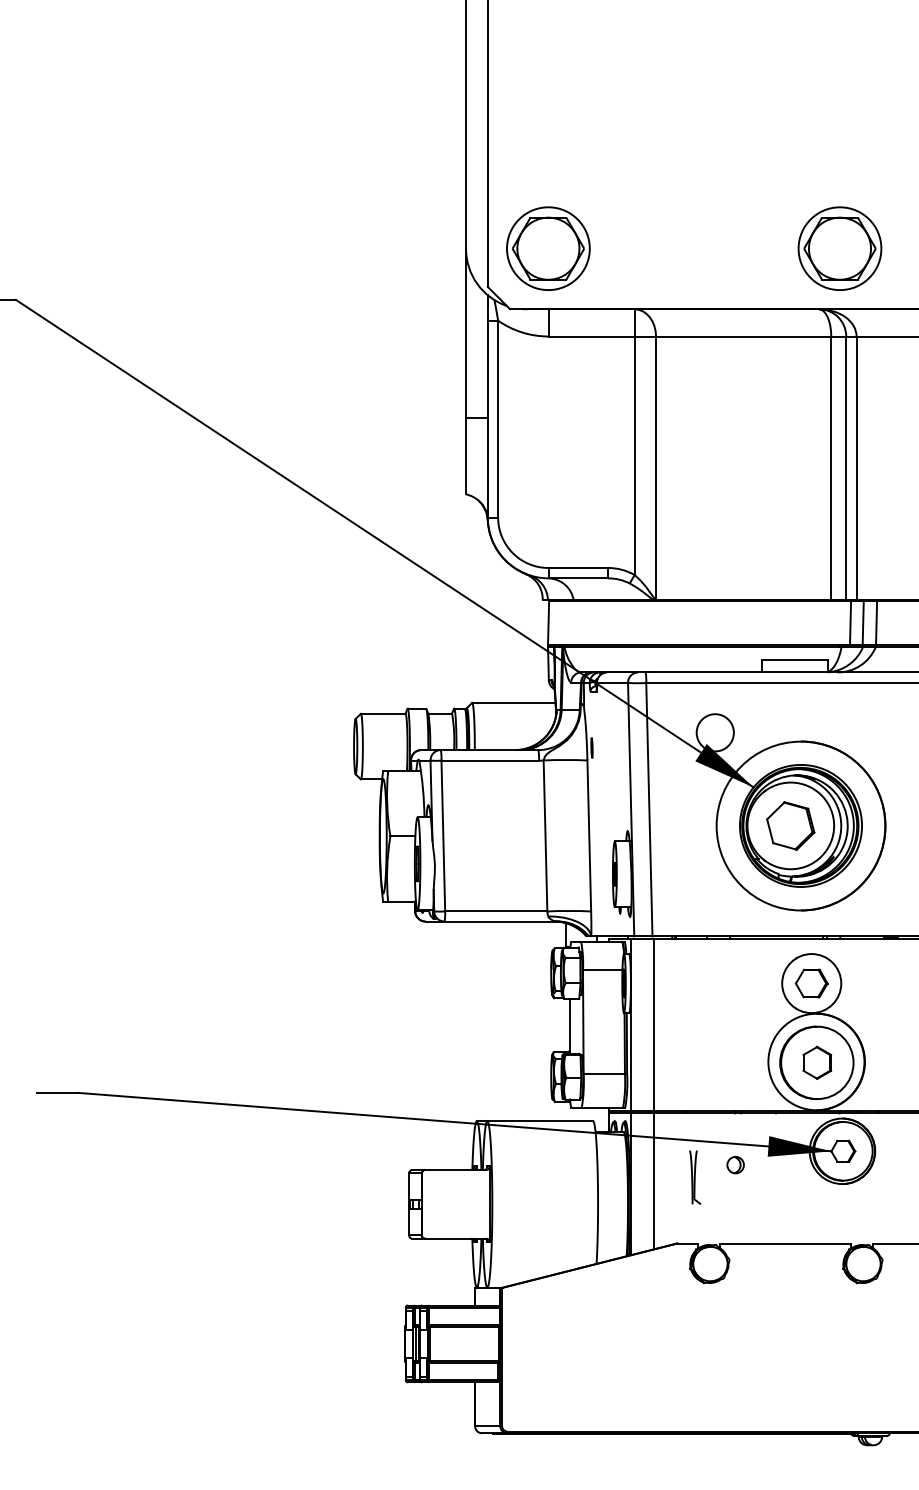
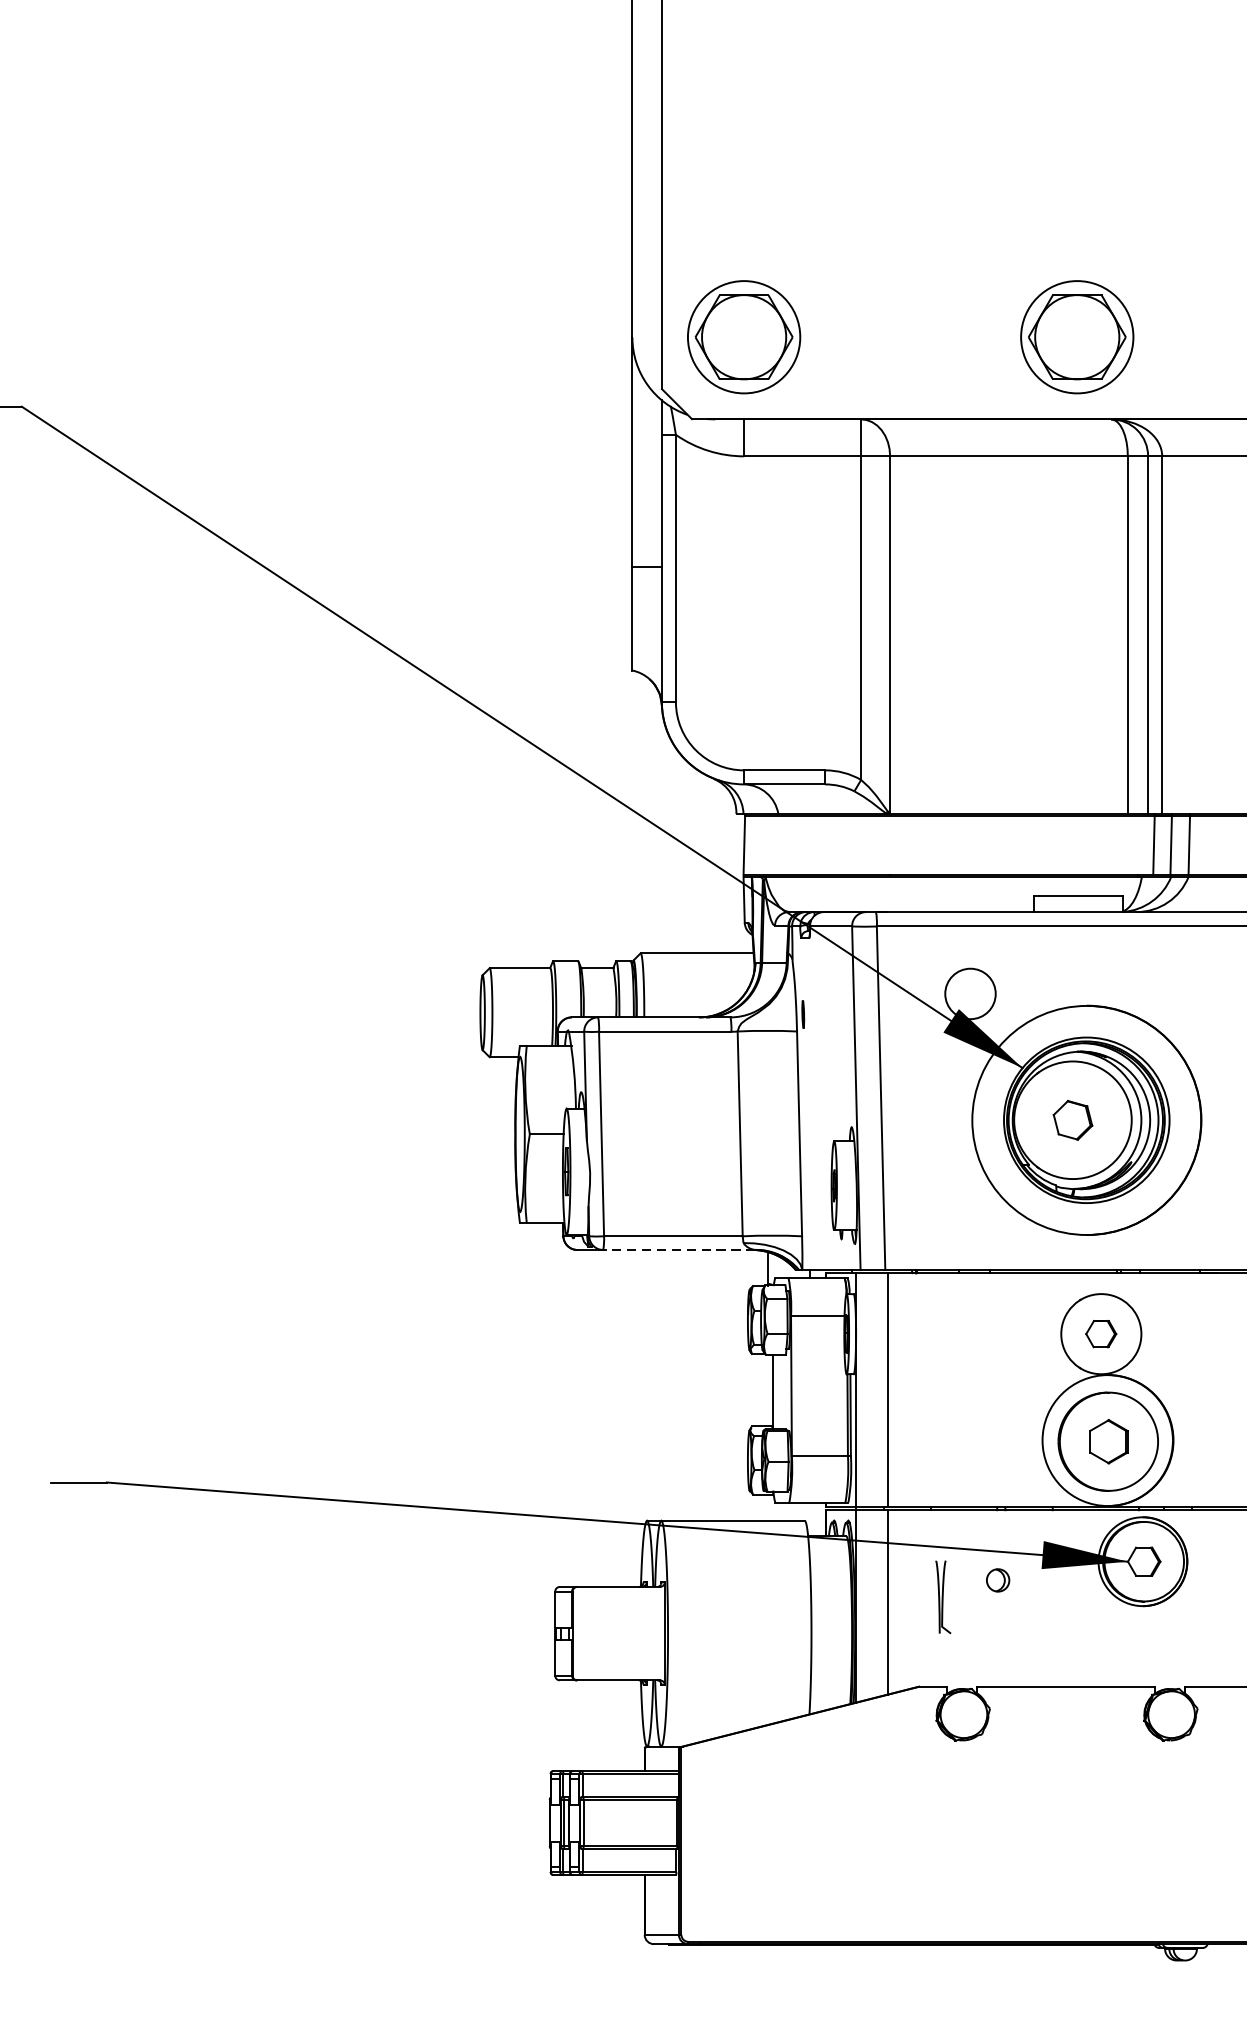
part: (839, 248) -> (1076, 336), moved
part: (790, 825) -> (1072, 1119), size x0.6
line: (500, 921) -> (679, 1249), solid -> dashed
part: (811, 983) -> (1101, 1334), size x0.7

